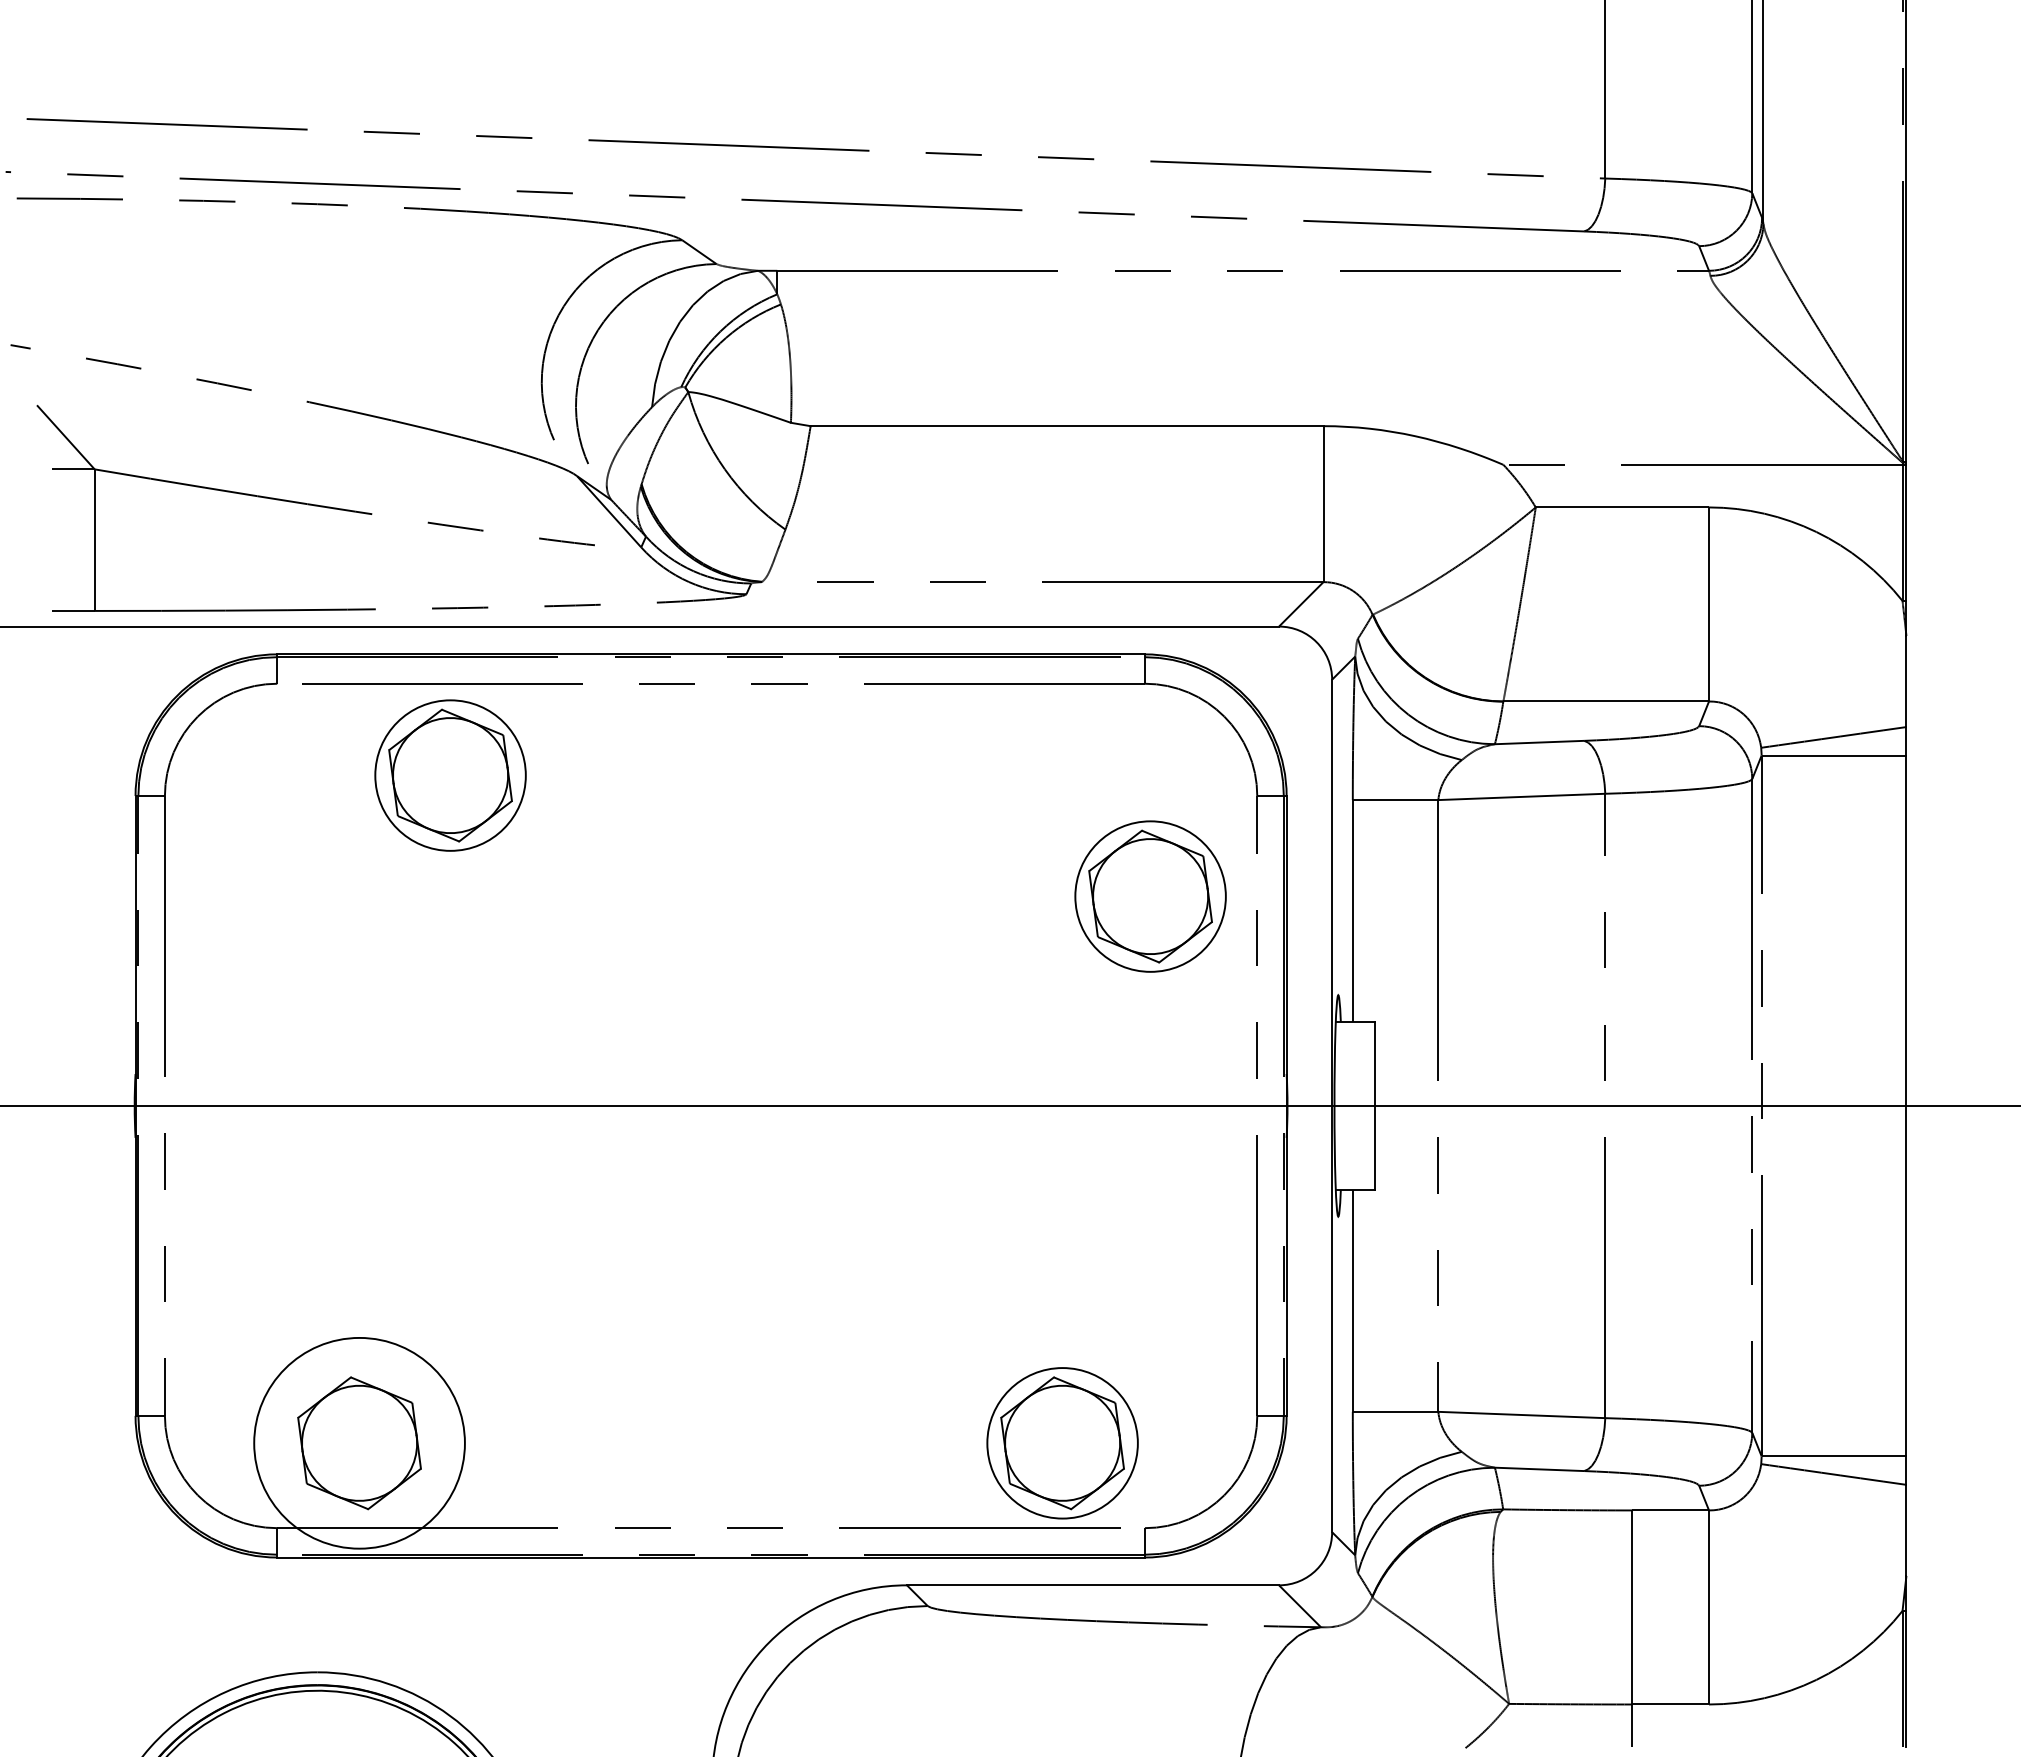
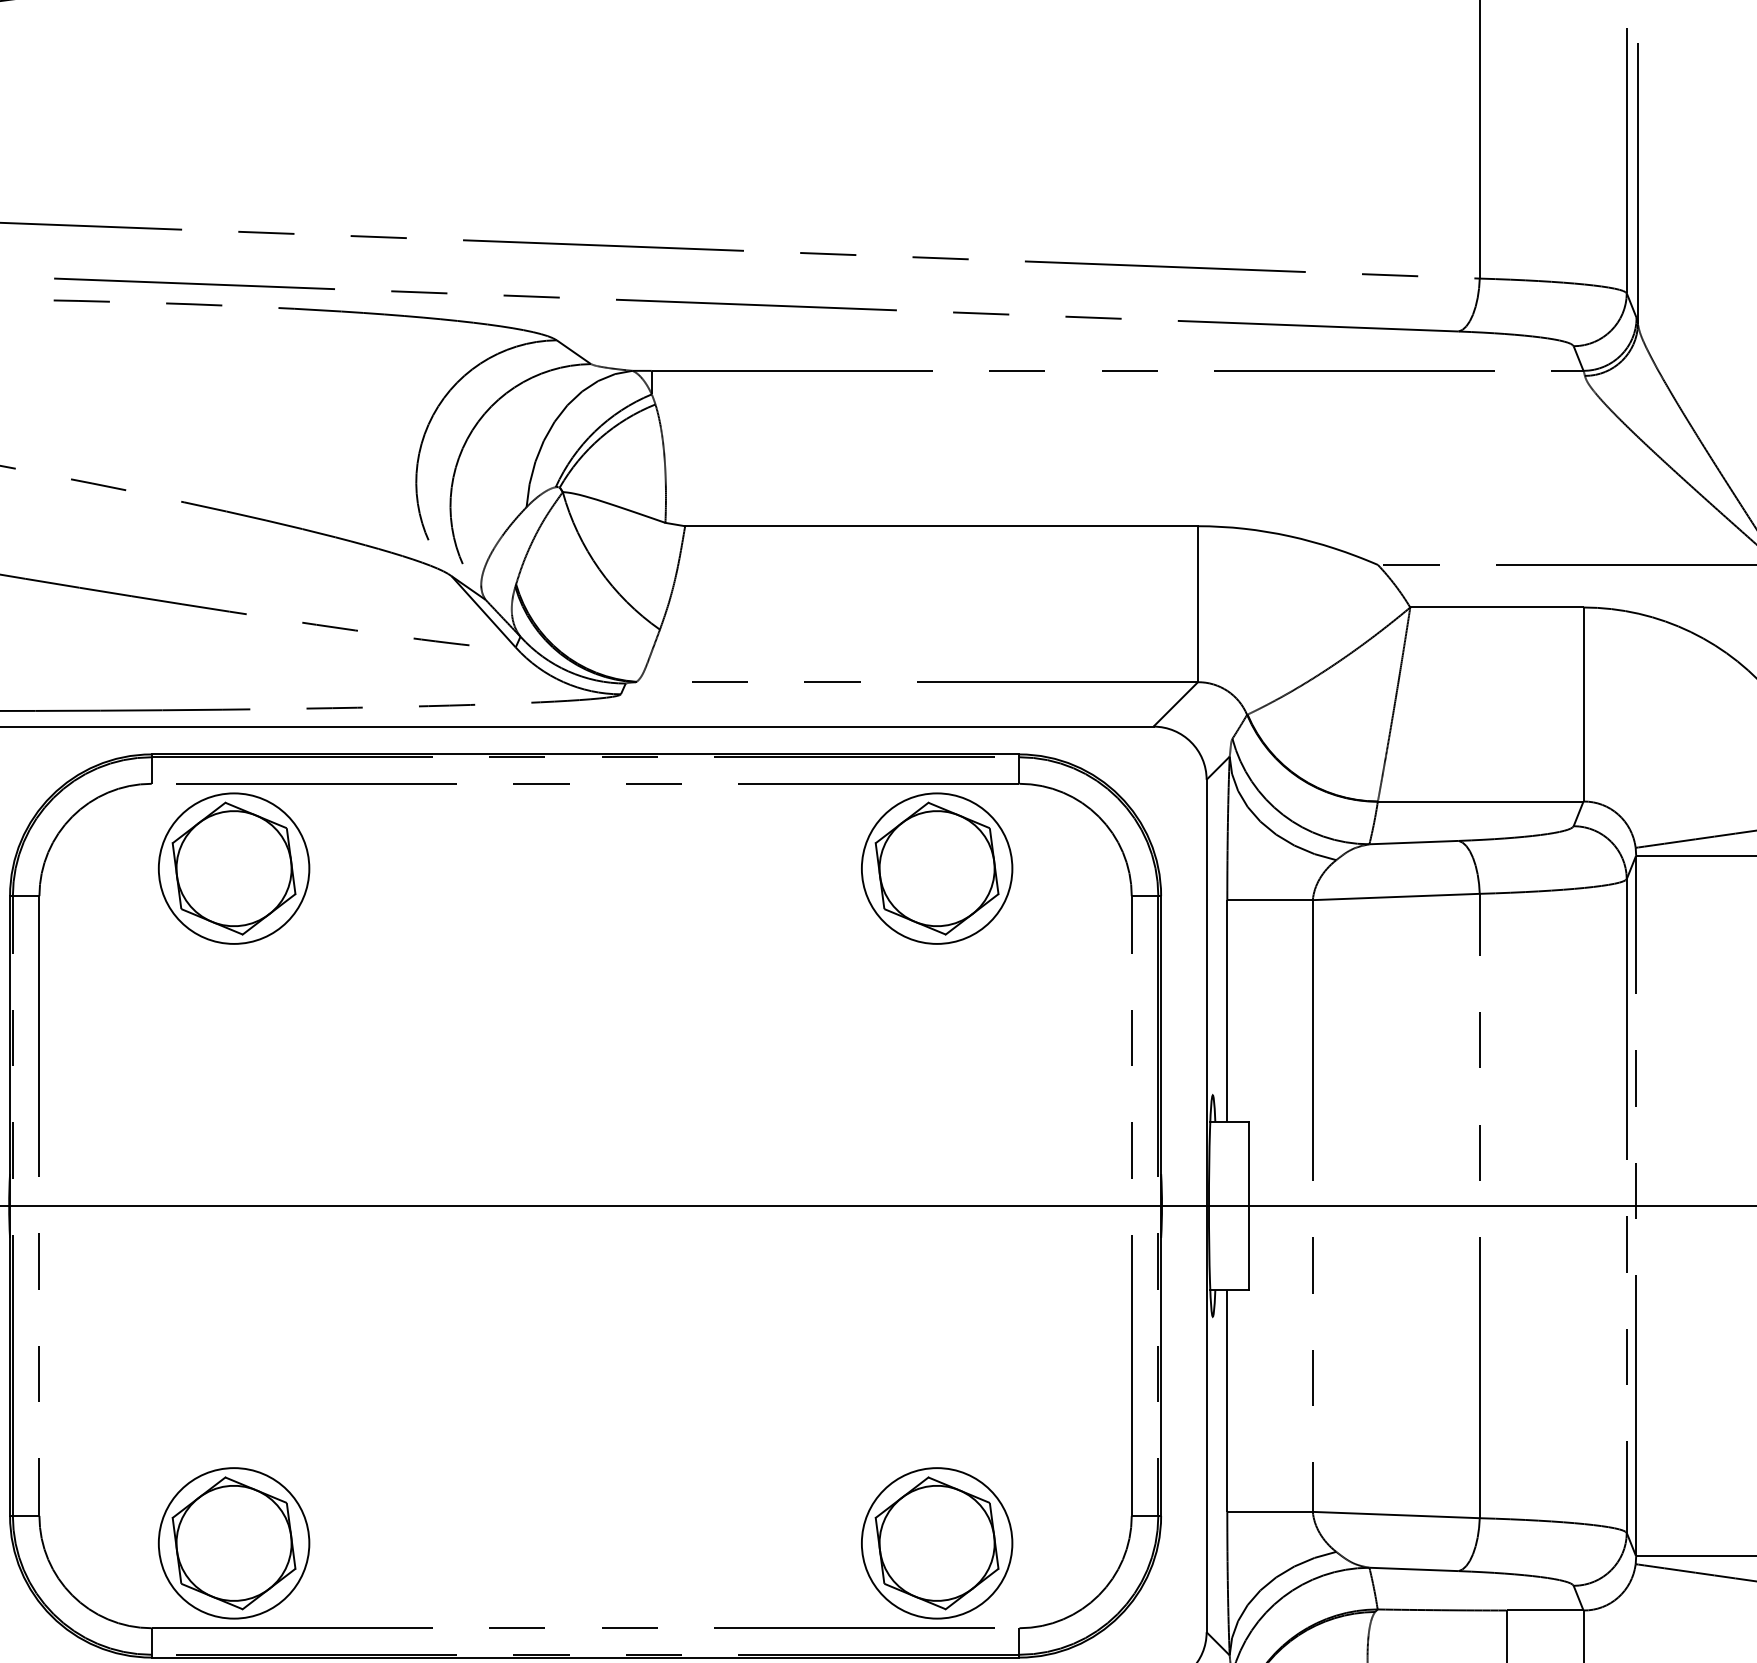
part: (450, 775) -> (234, 868), moved
part: (1150, 896) -> (937, 868), moved
circle: (359, 1443) -> (234, 1543), size x0.71

